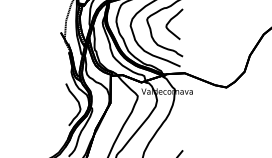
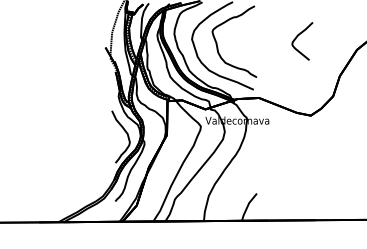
curve: (169, 22) -> (296, 39), moved

